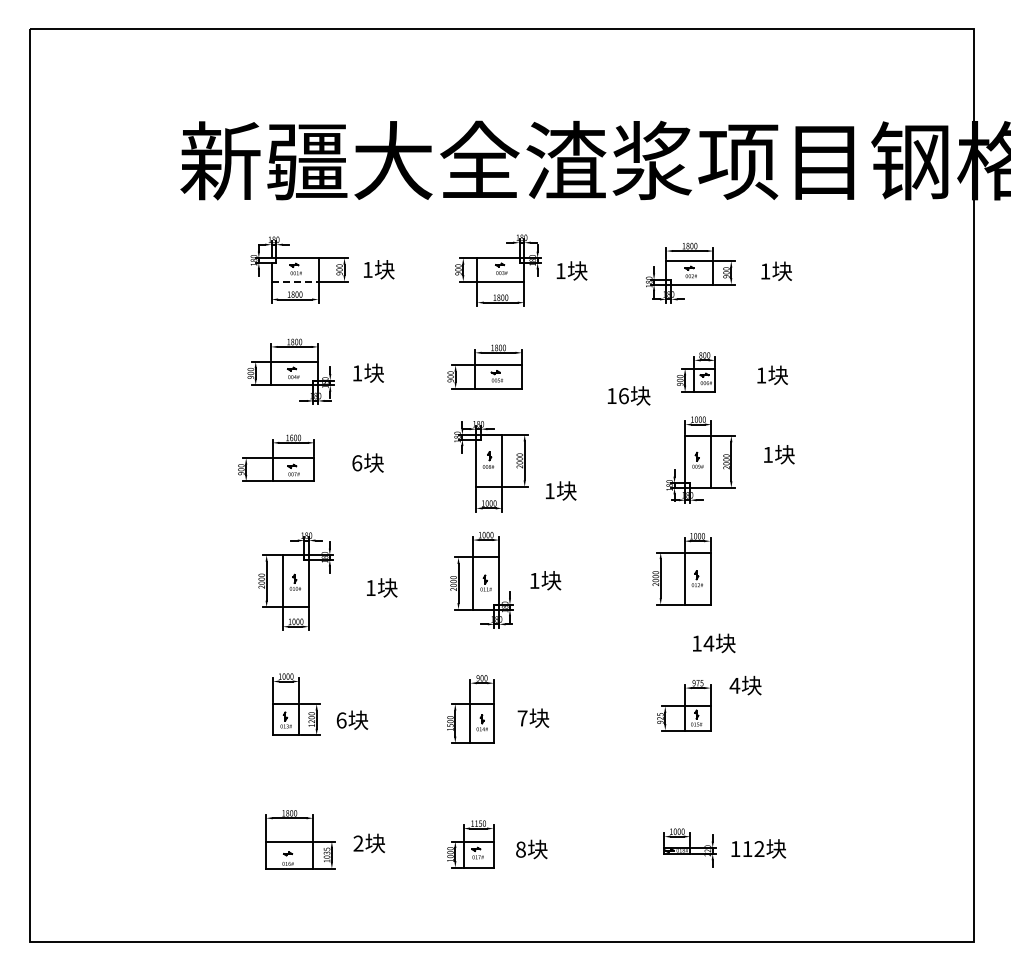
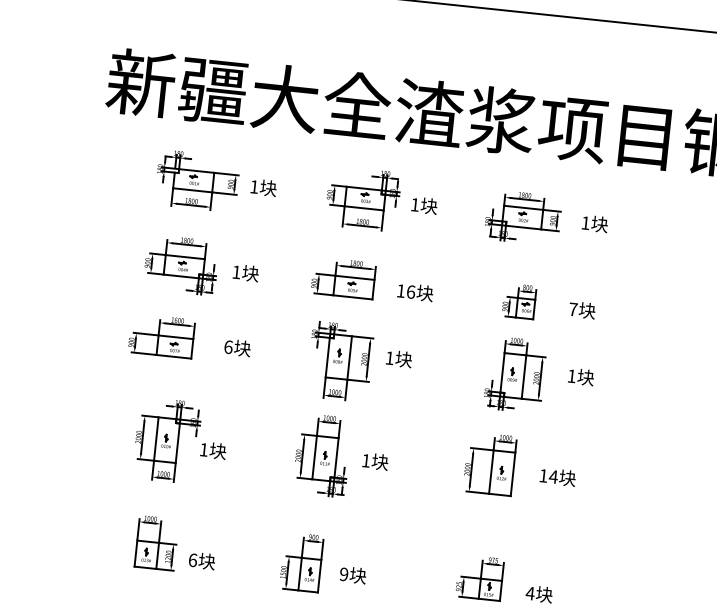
line: (295, 281) -> (193, 190), dashed -> solid
text: (761, 375) -> (573, 309), 1 -> 7
text: (628, 395) -> (415, 292), moved
text: (561, 490) -> (399, 358), moved
text: (382, 587) -> (213, 450), moved
text: (714, 643) -> (558, 477), moved
text: (745, 685) -> (539, 594), moved
text: (522, 718) -> (344, 574), 7 -> 9

